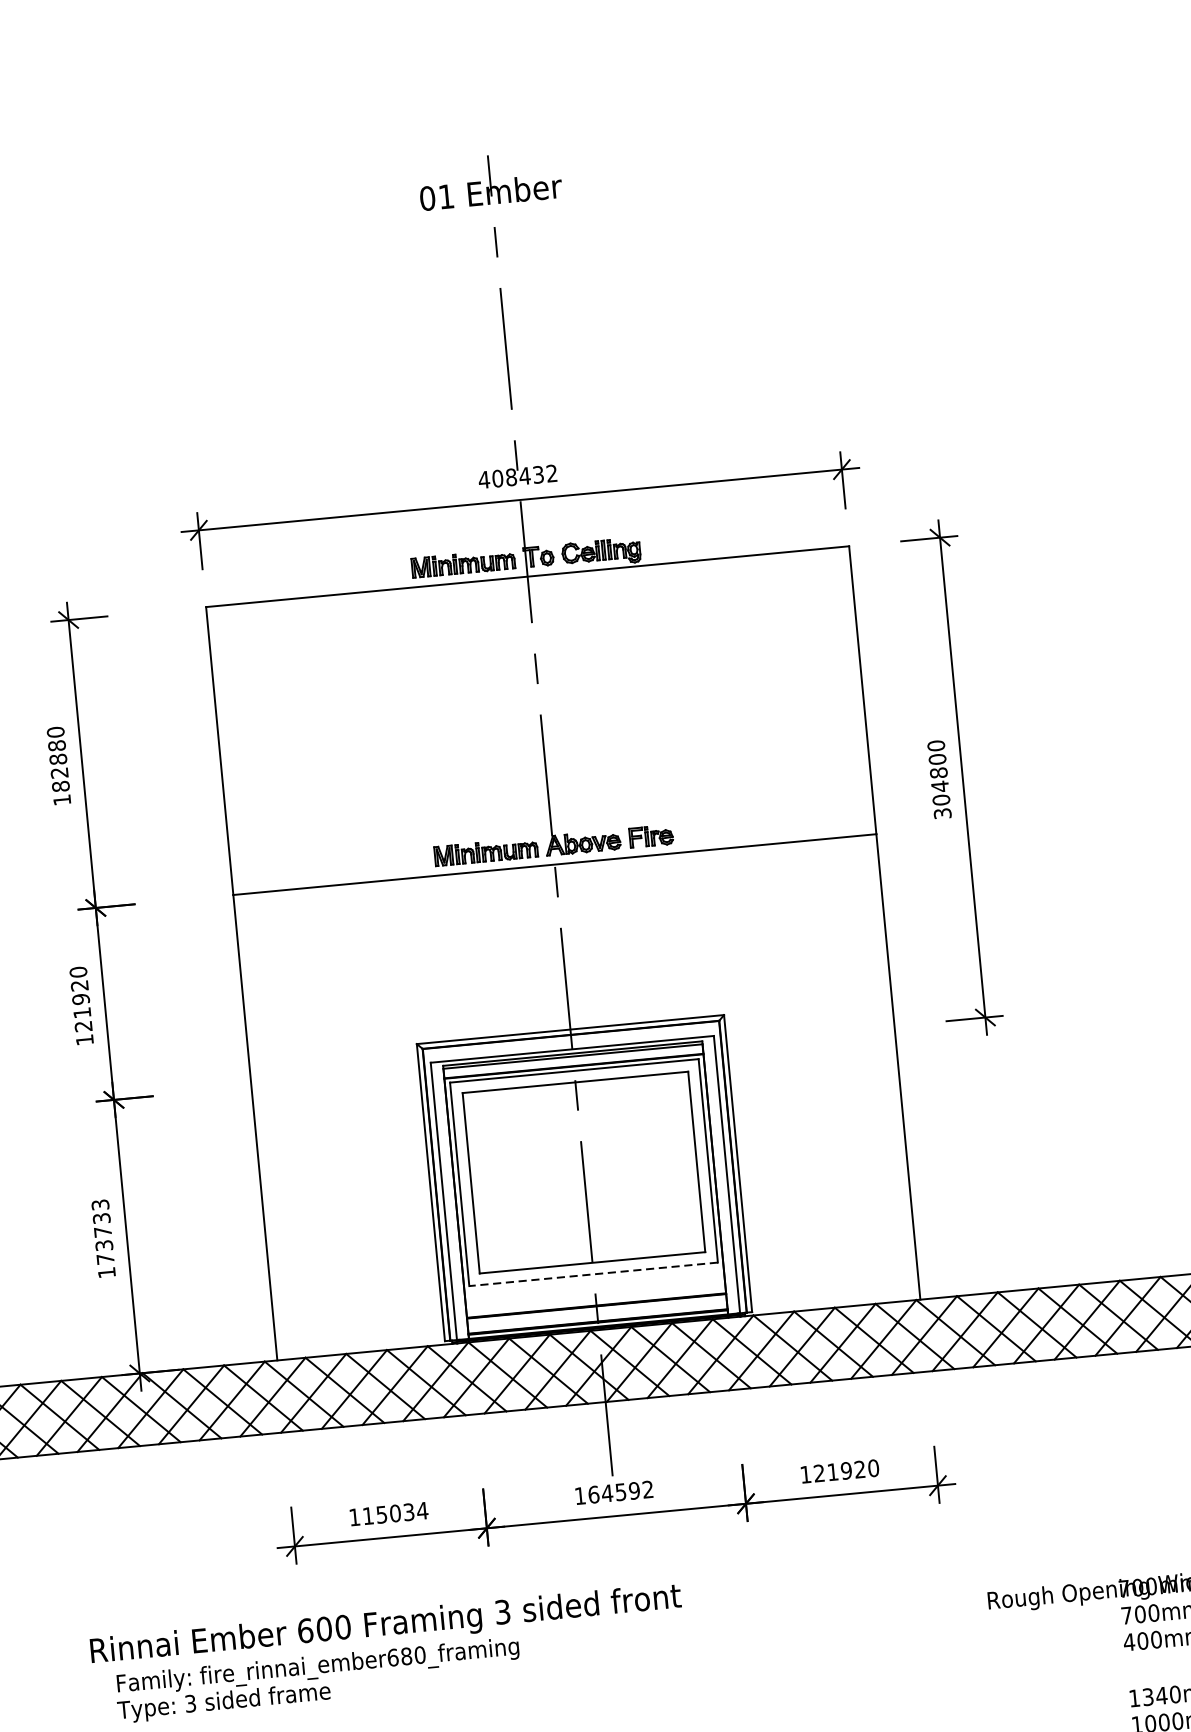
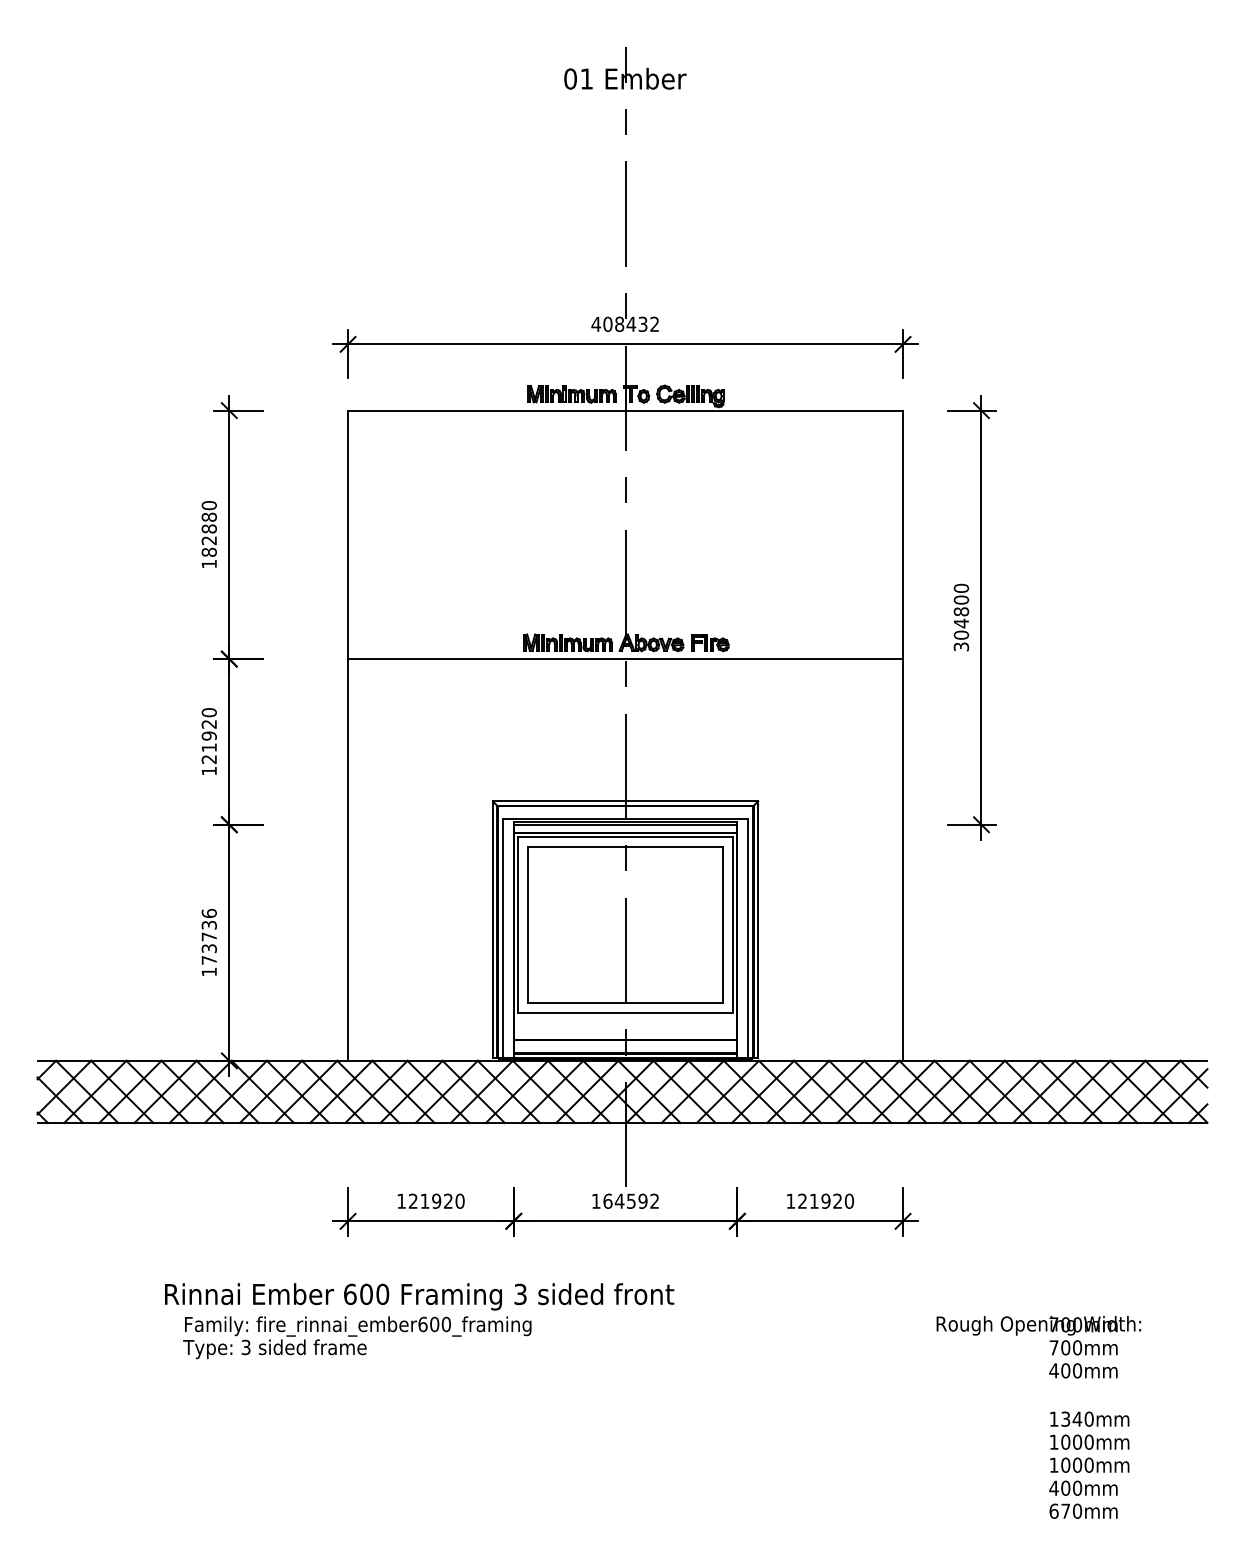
text: (99, 1203) -> (208, 912), 173733 -> 173736
line: (593, 1274) -> (625, 1012), dashed -> solid
text: (395, 1512) -> (436, 1200), 115034 -> 121920
text: (406, 1656) -> (434, 1324), fire_rinnai_ember680_framing -> fire_rinnai_ember600_framing

